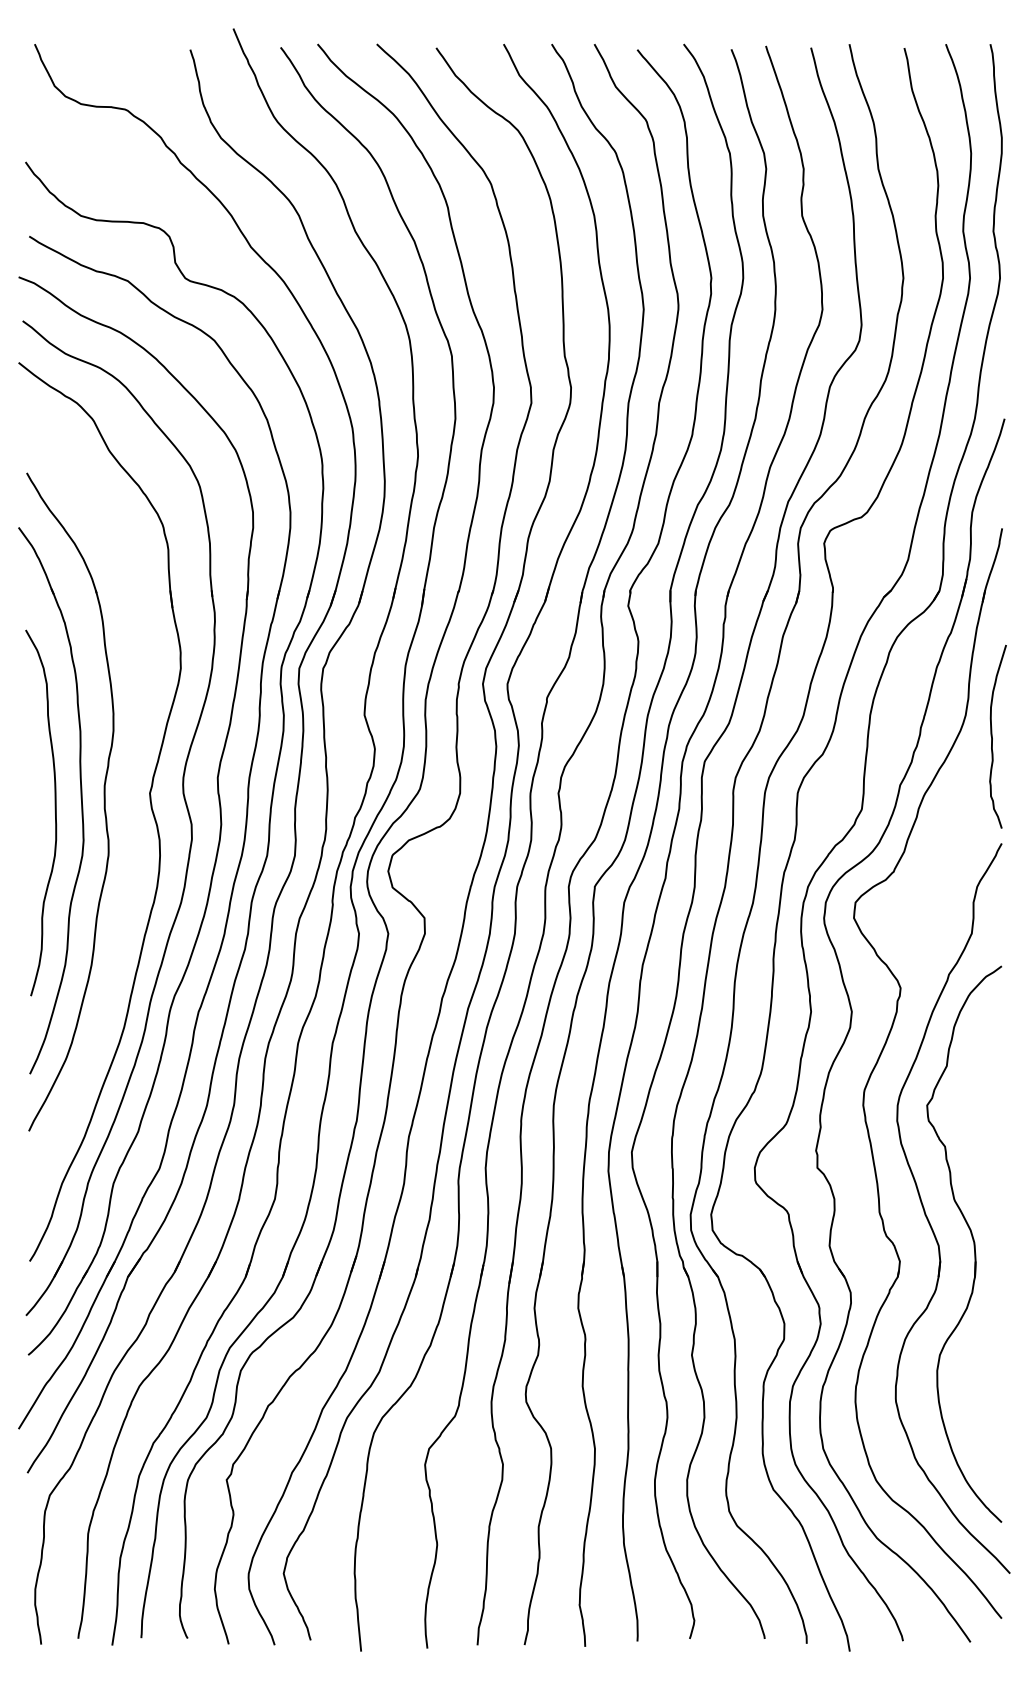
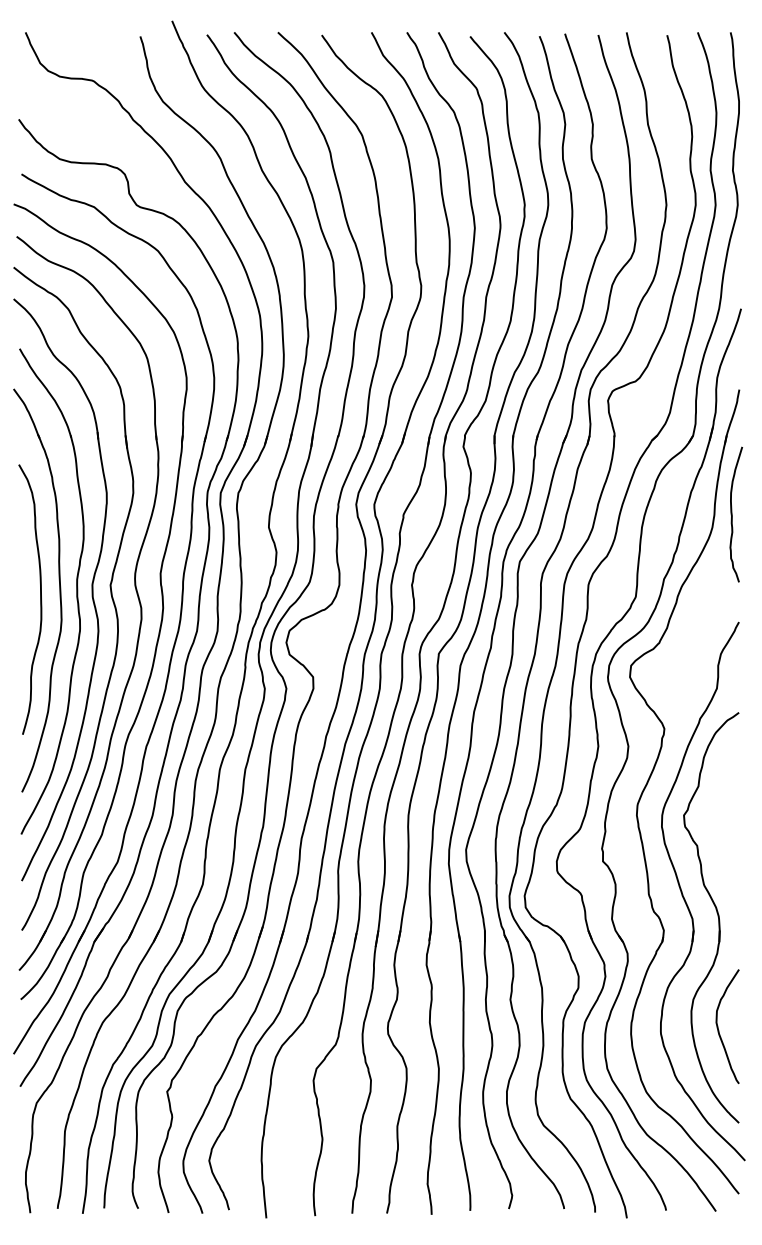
curve: (992, 736) -> (732, 514), moved
part: (124, 799) -> (91, 589), added
curve: (974, 1395) -> (718, 1029), added

